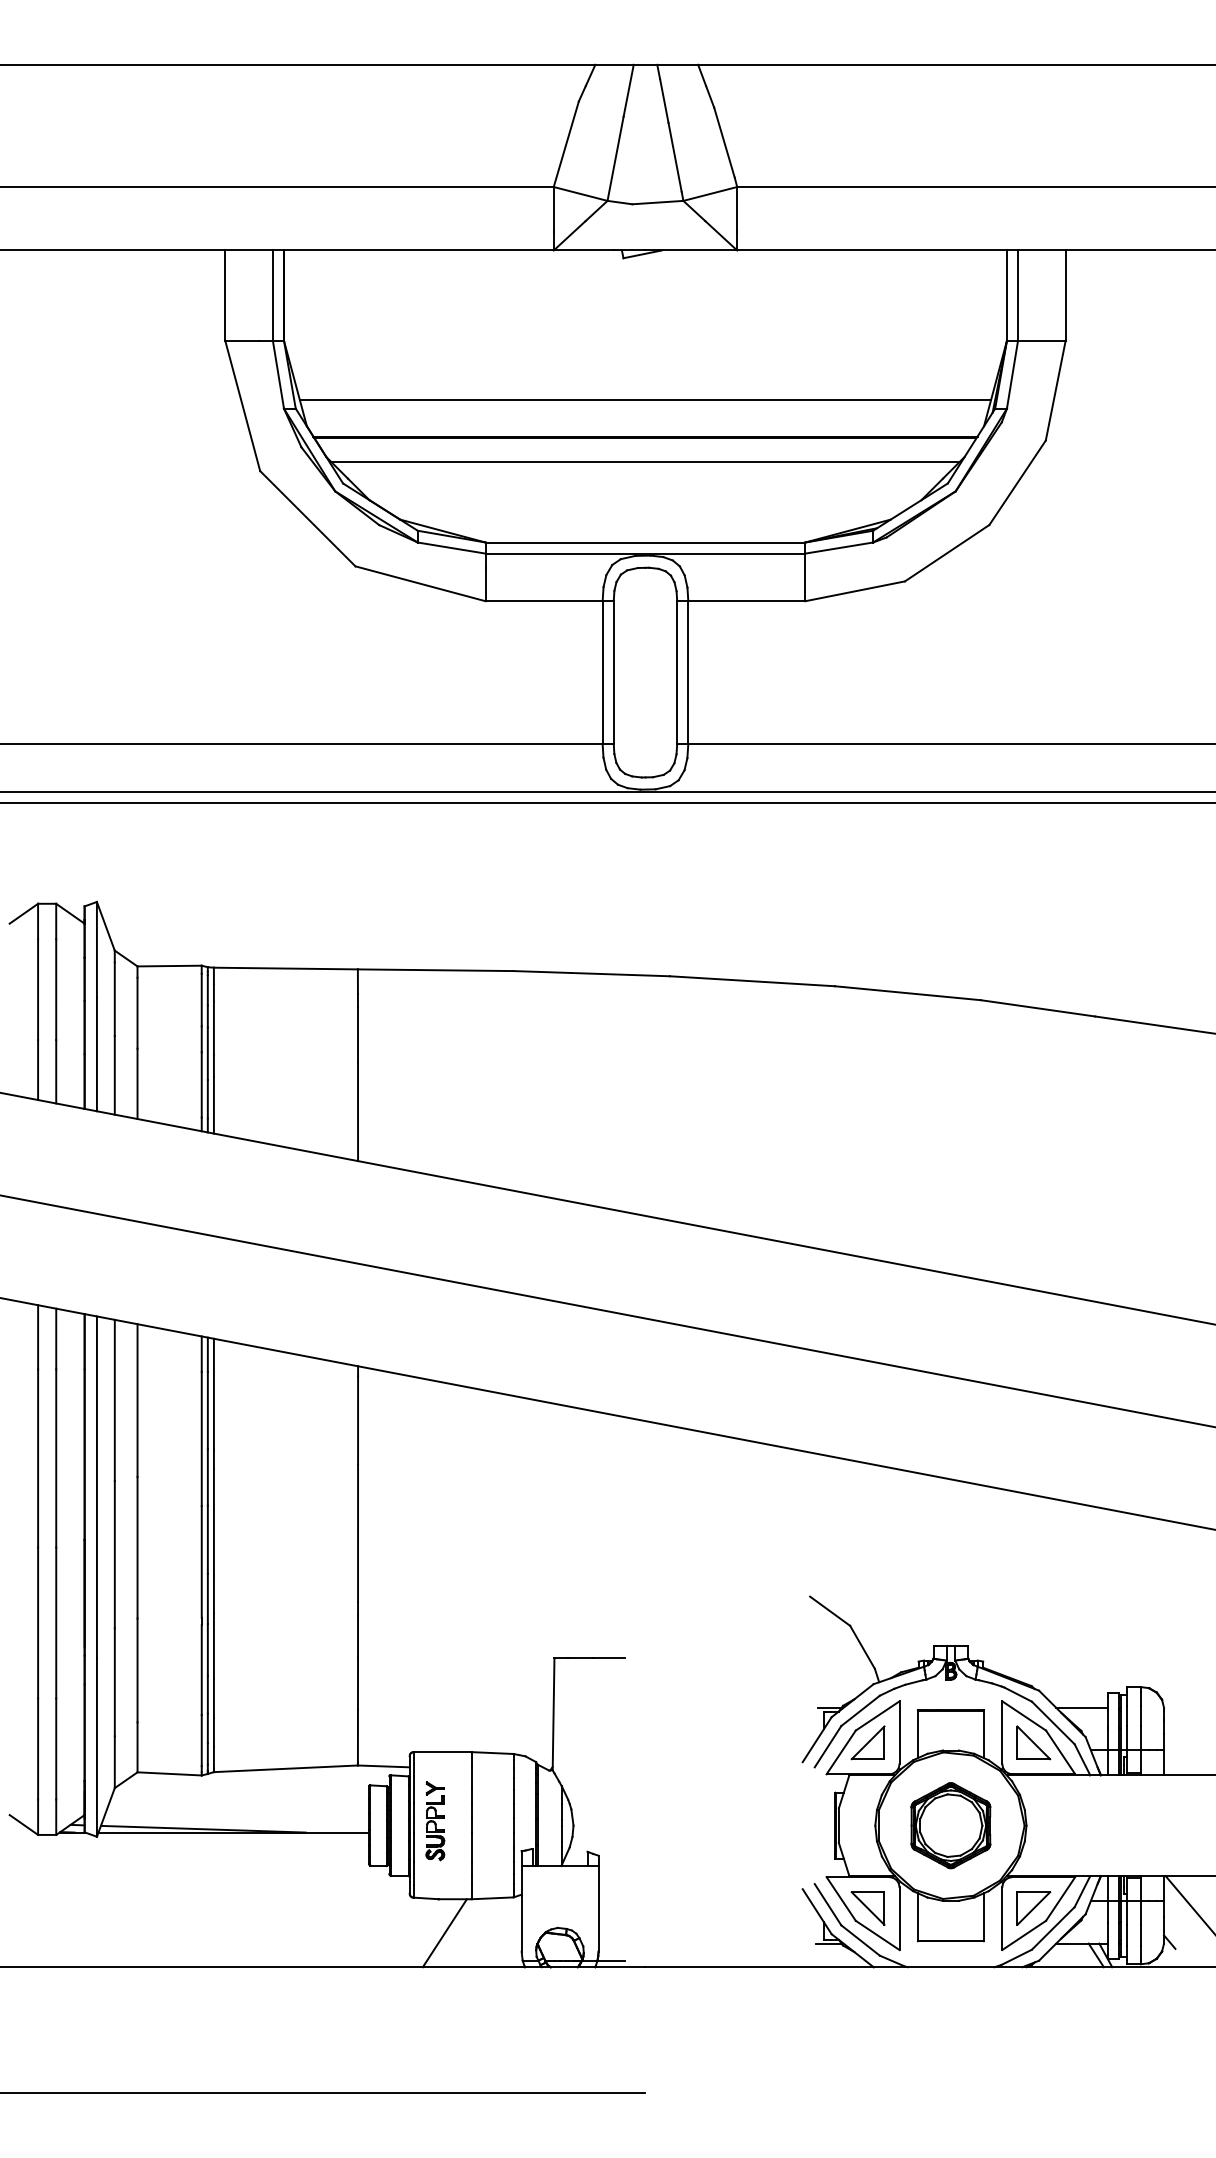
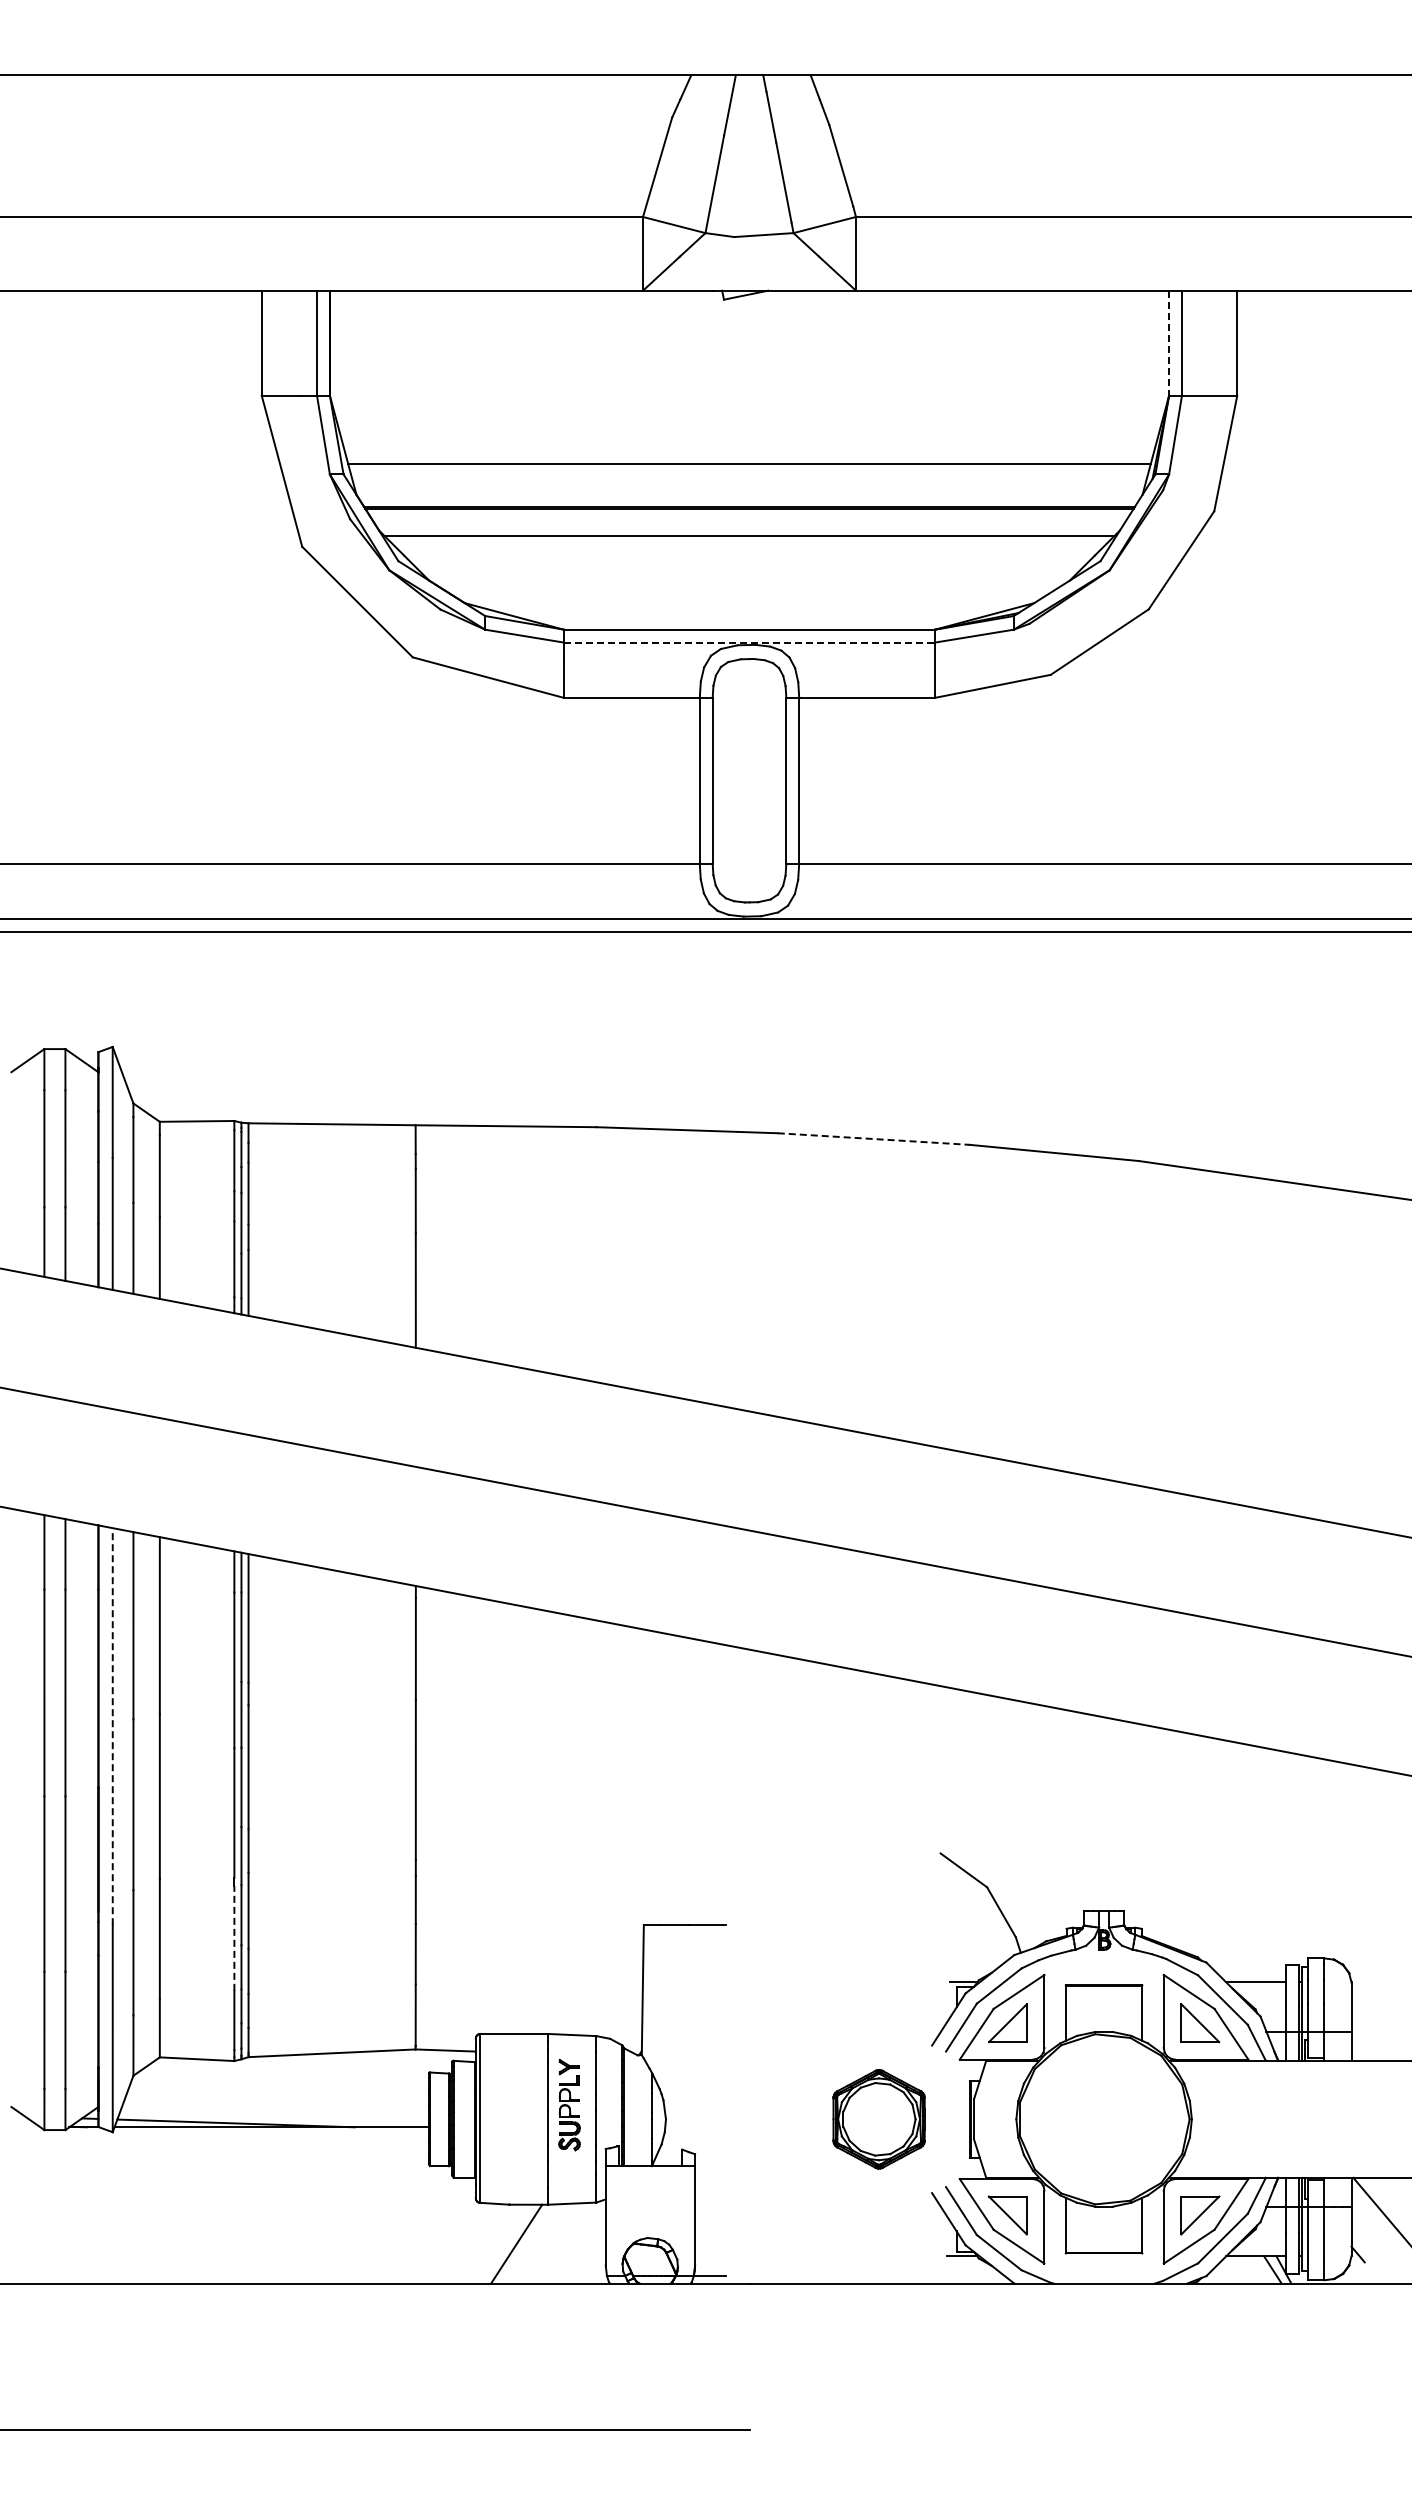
line: (1007, 295) -> (1169, 343), solid -> dashed
line: (645, 553) -> (749, 642), solid -> dashed
line: (753, 981) -> (874, 1139), solid -> dashed
line: (96, 1487) -> (112, 1726), solid -> dashed
line: (201, 1669) -> (234, 1938), solid -> dashed
part: (435, 1821) -> (569, 2105), moved
part: (950, 1825) -> (878, 2119), moved

